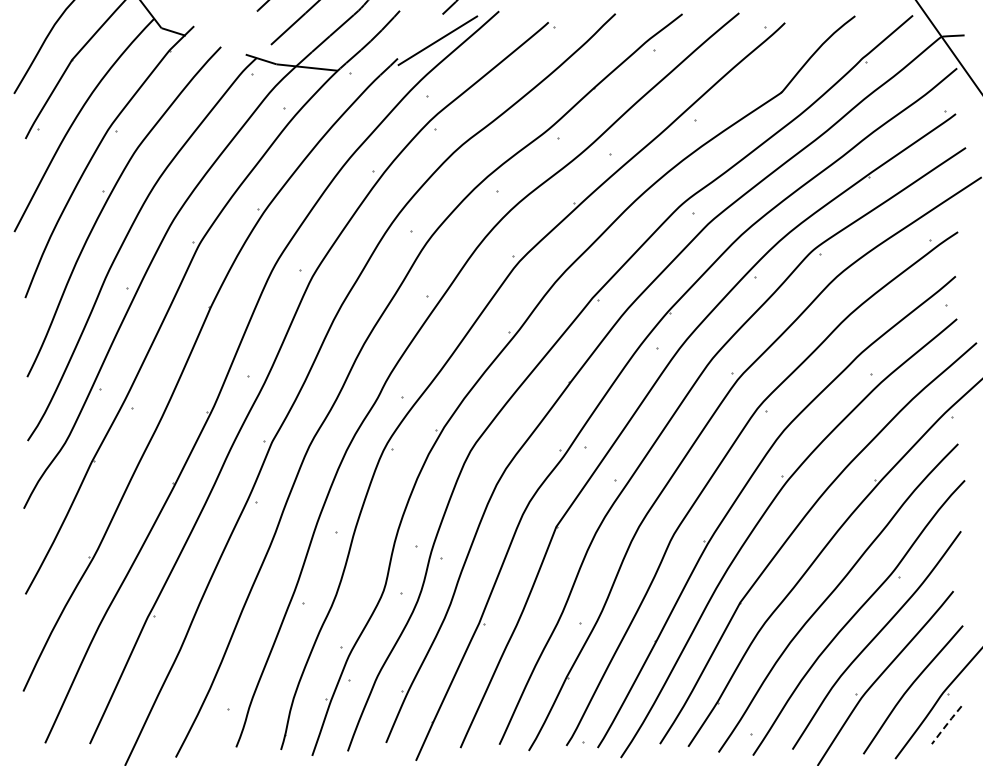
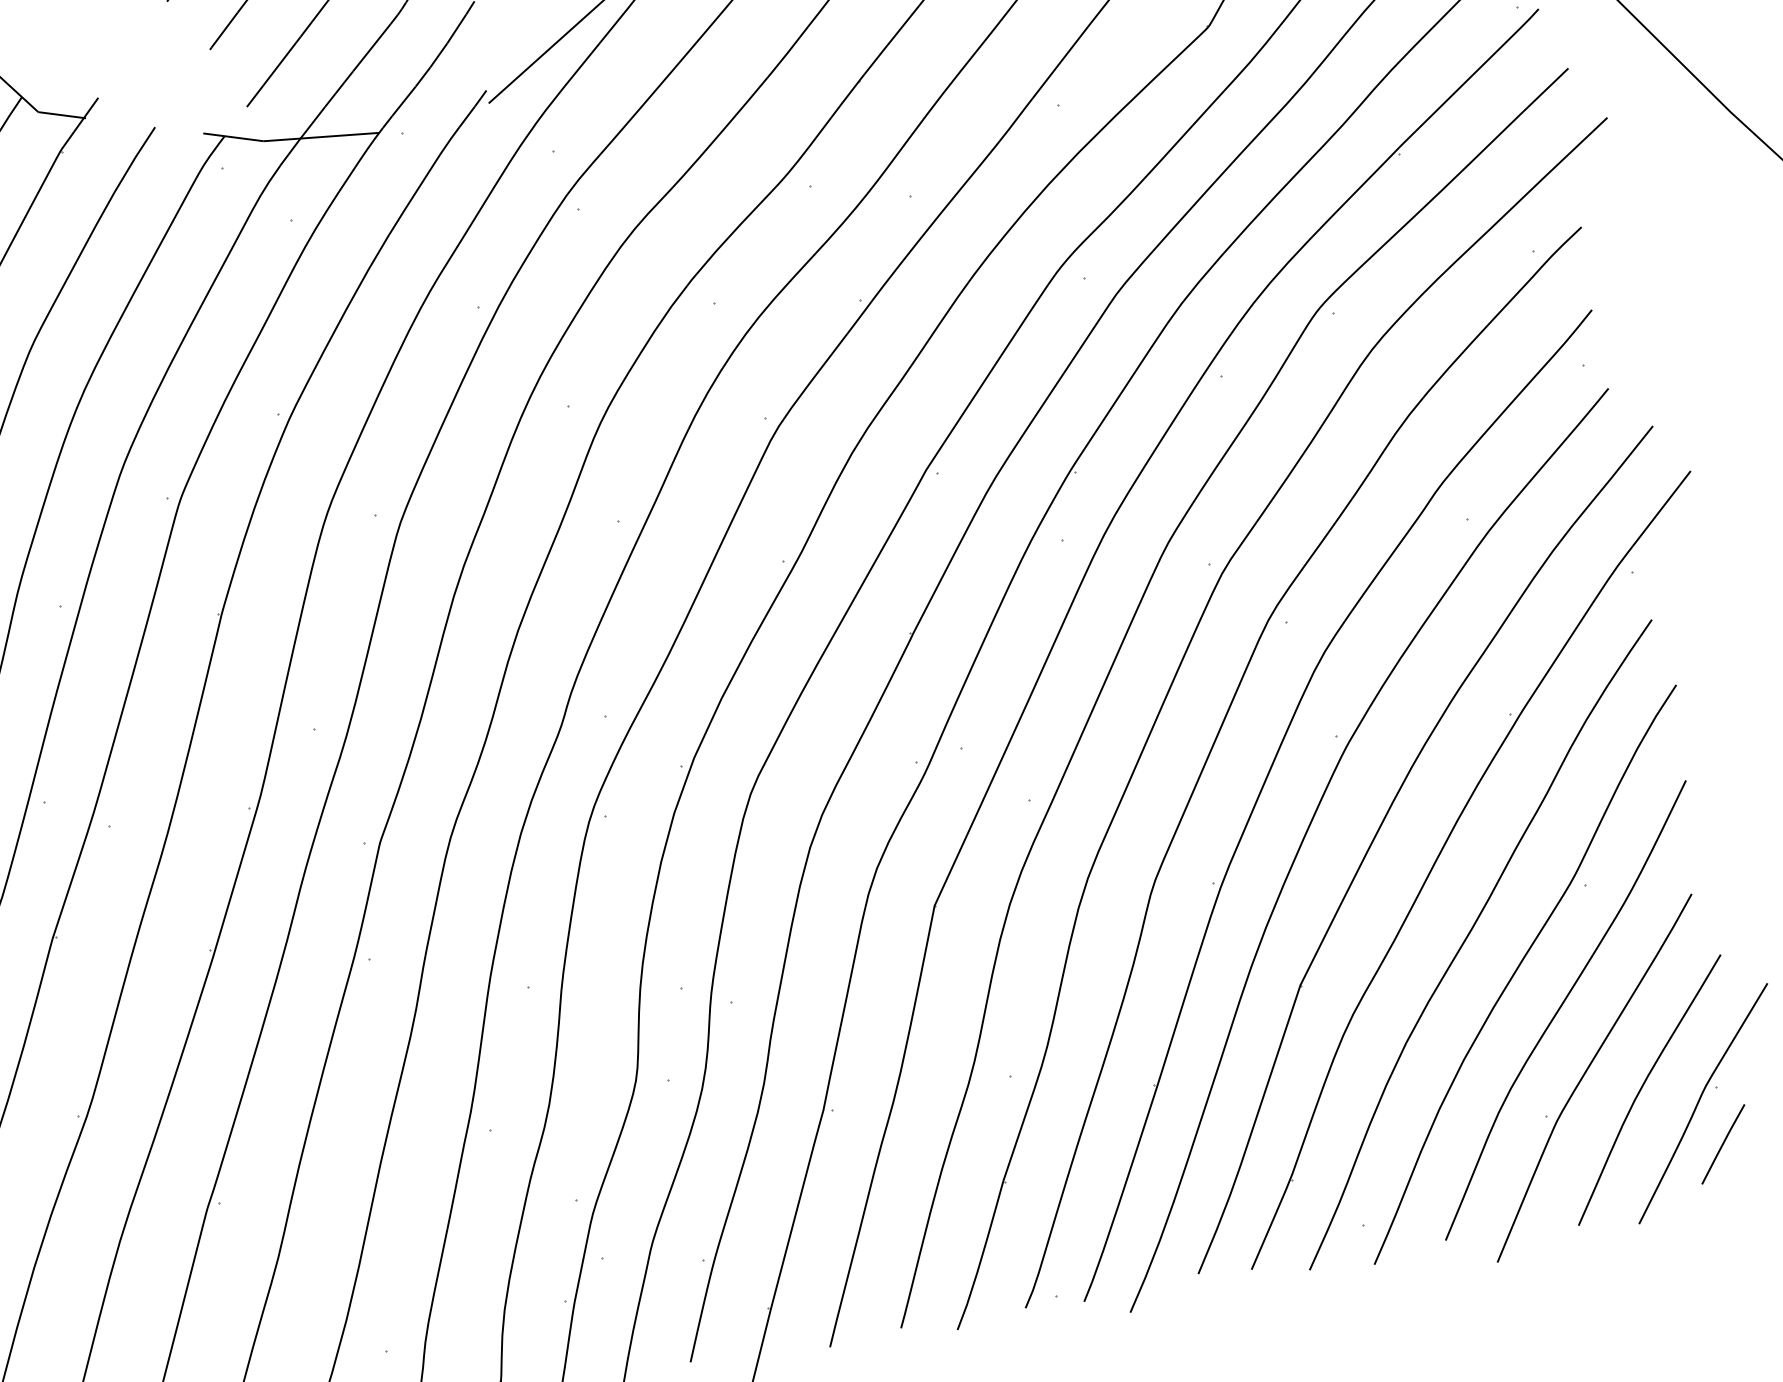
line: (946, 725) -> (1723, 1145), dashed -> solid

